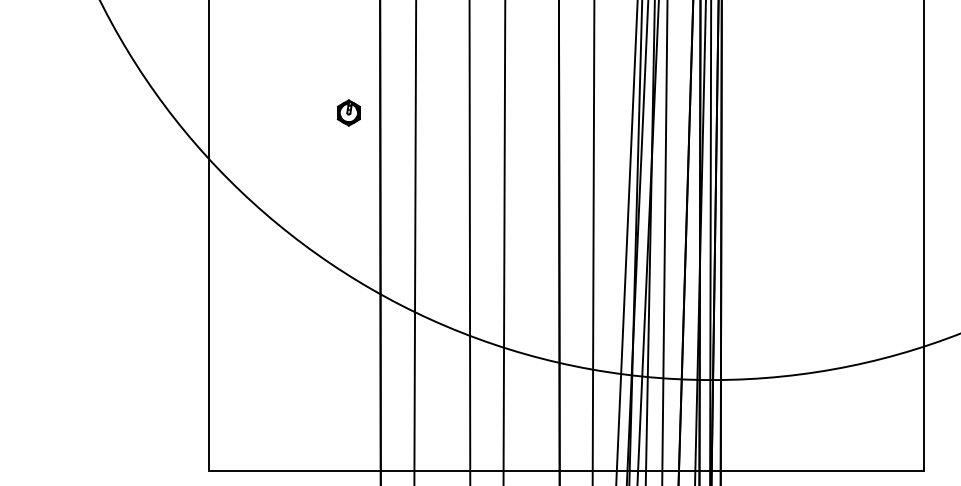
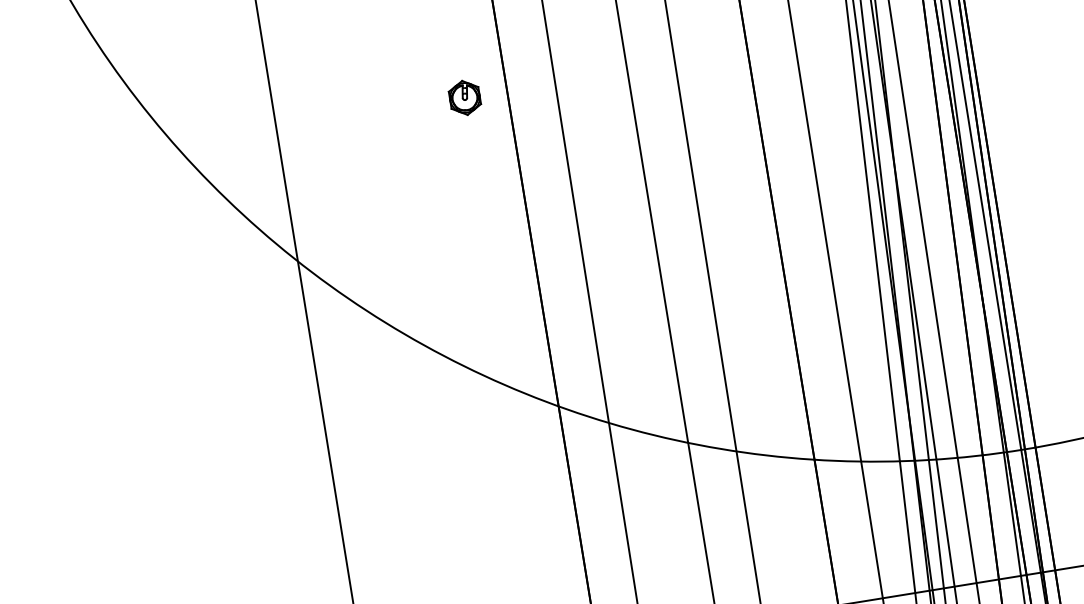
part: (348, 112) -> (464, 97), moved

